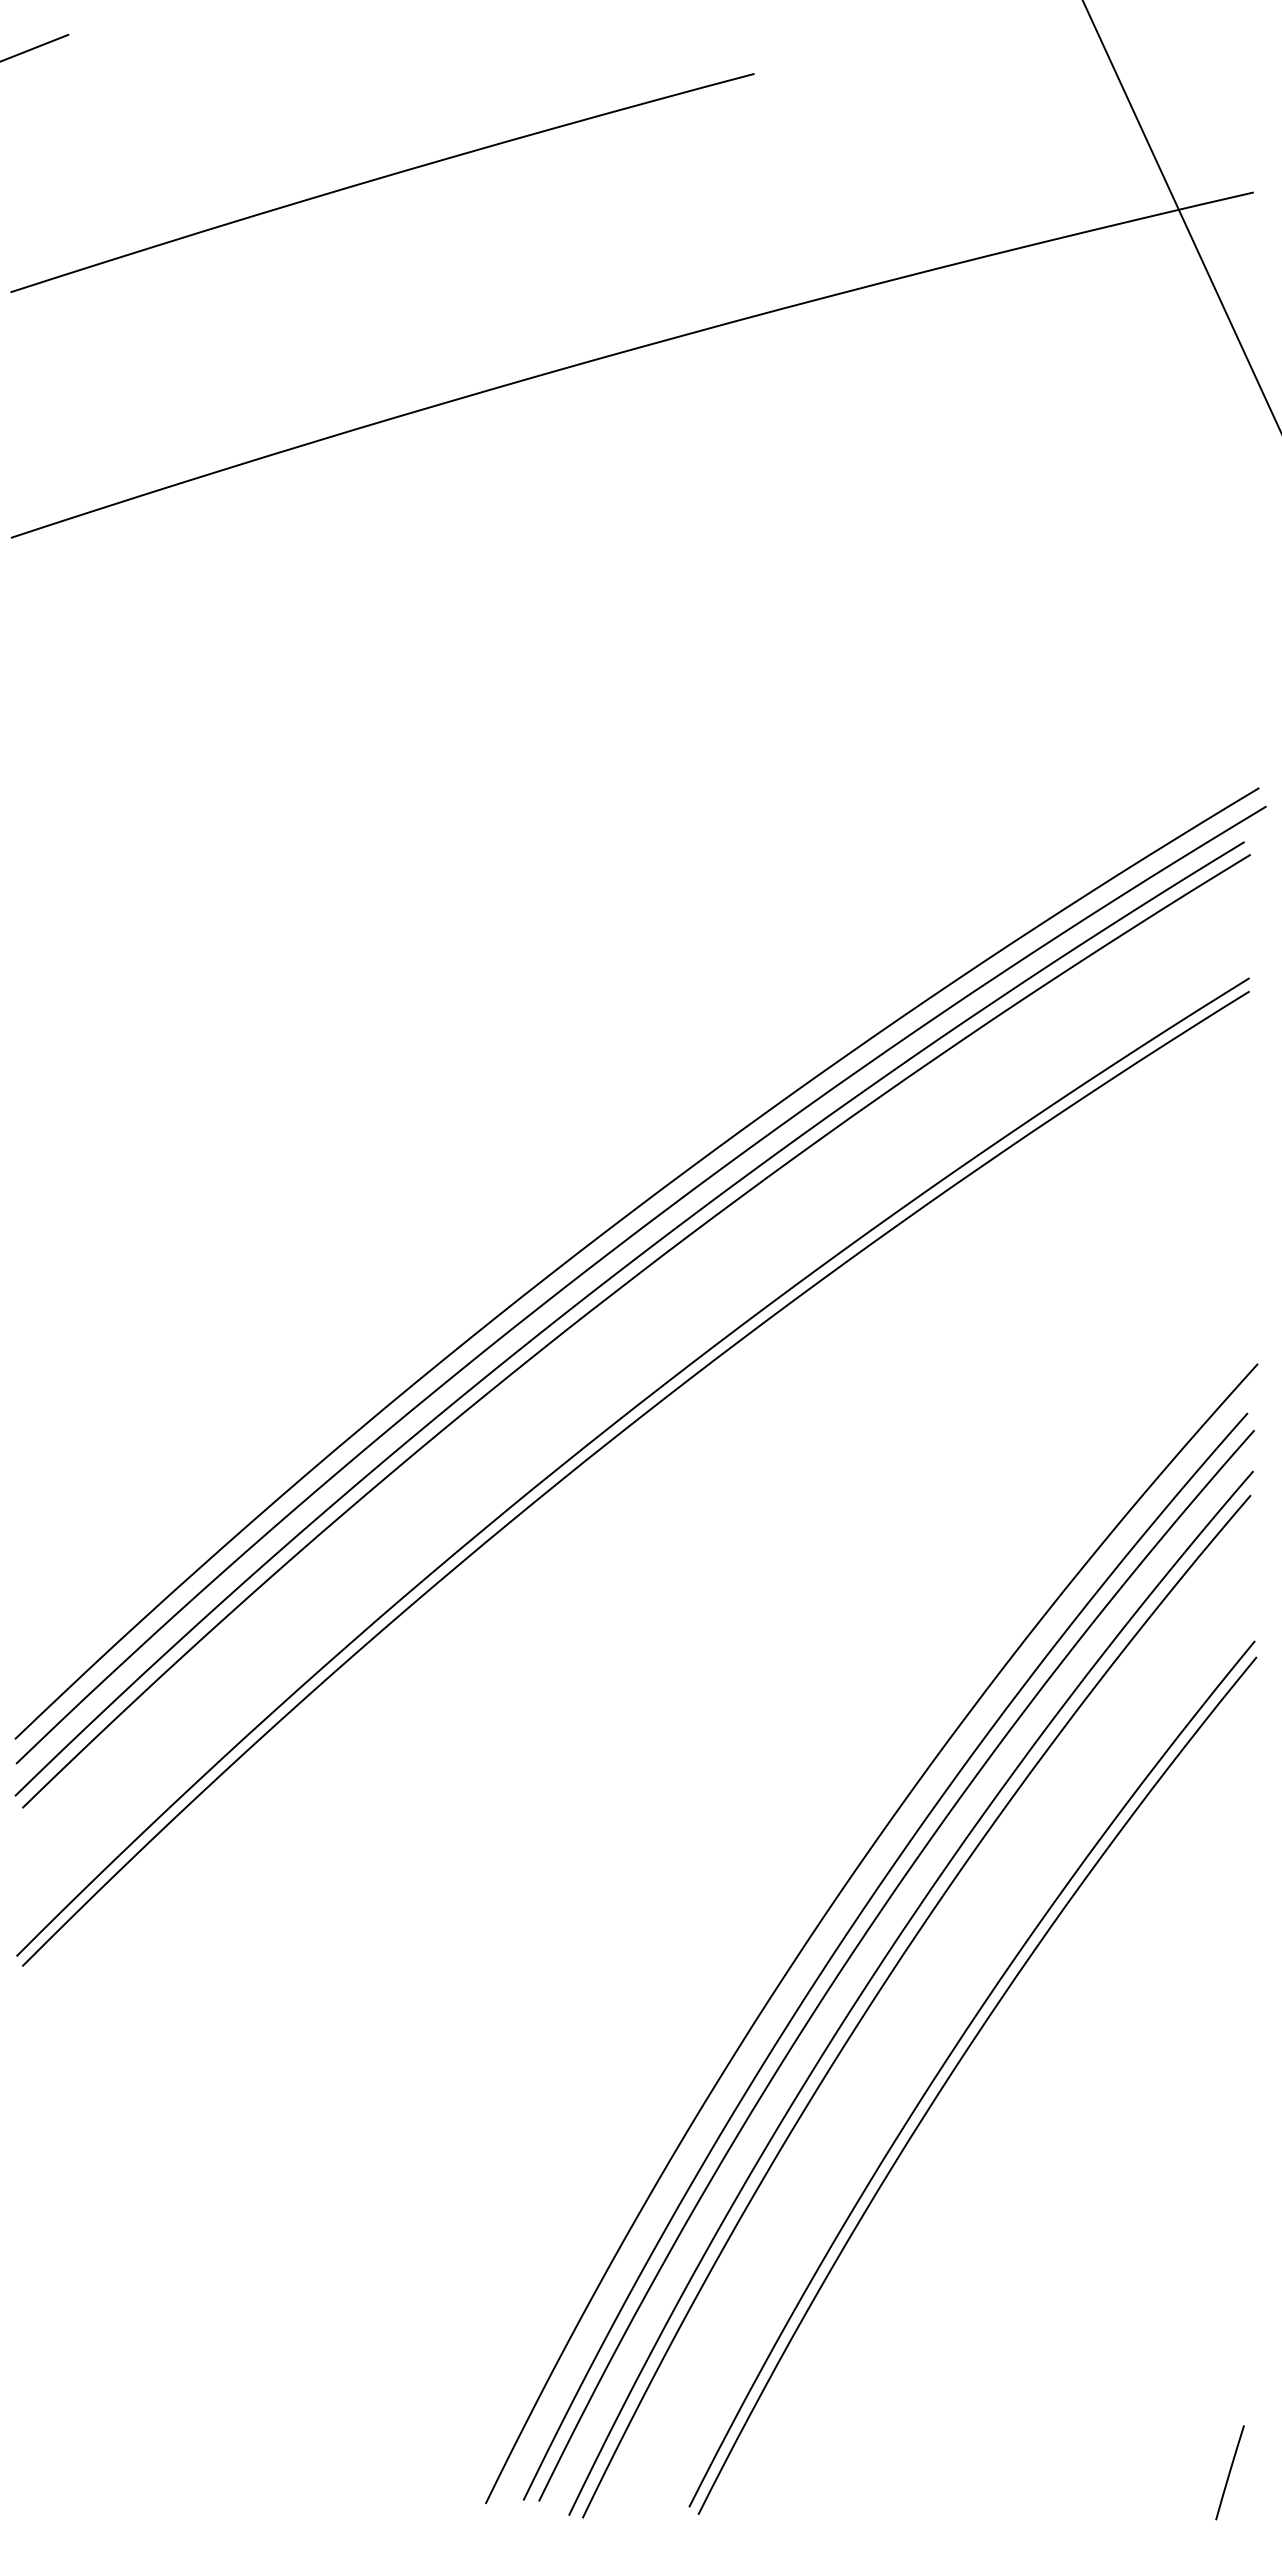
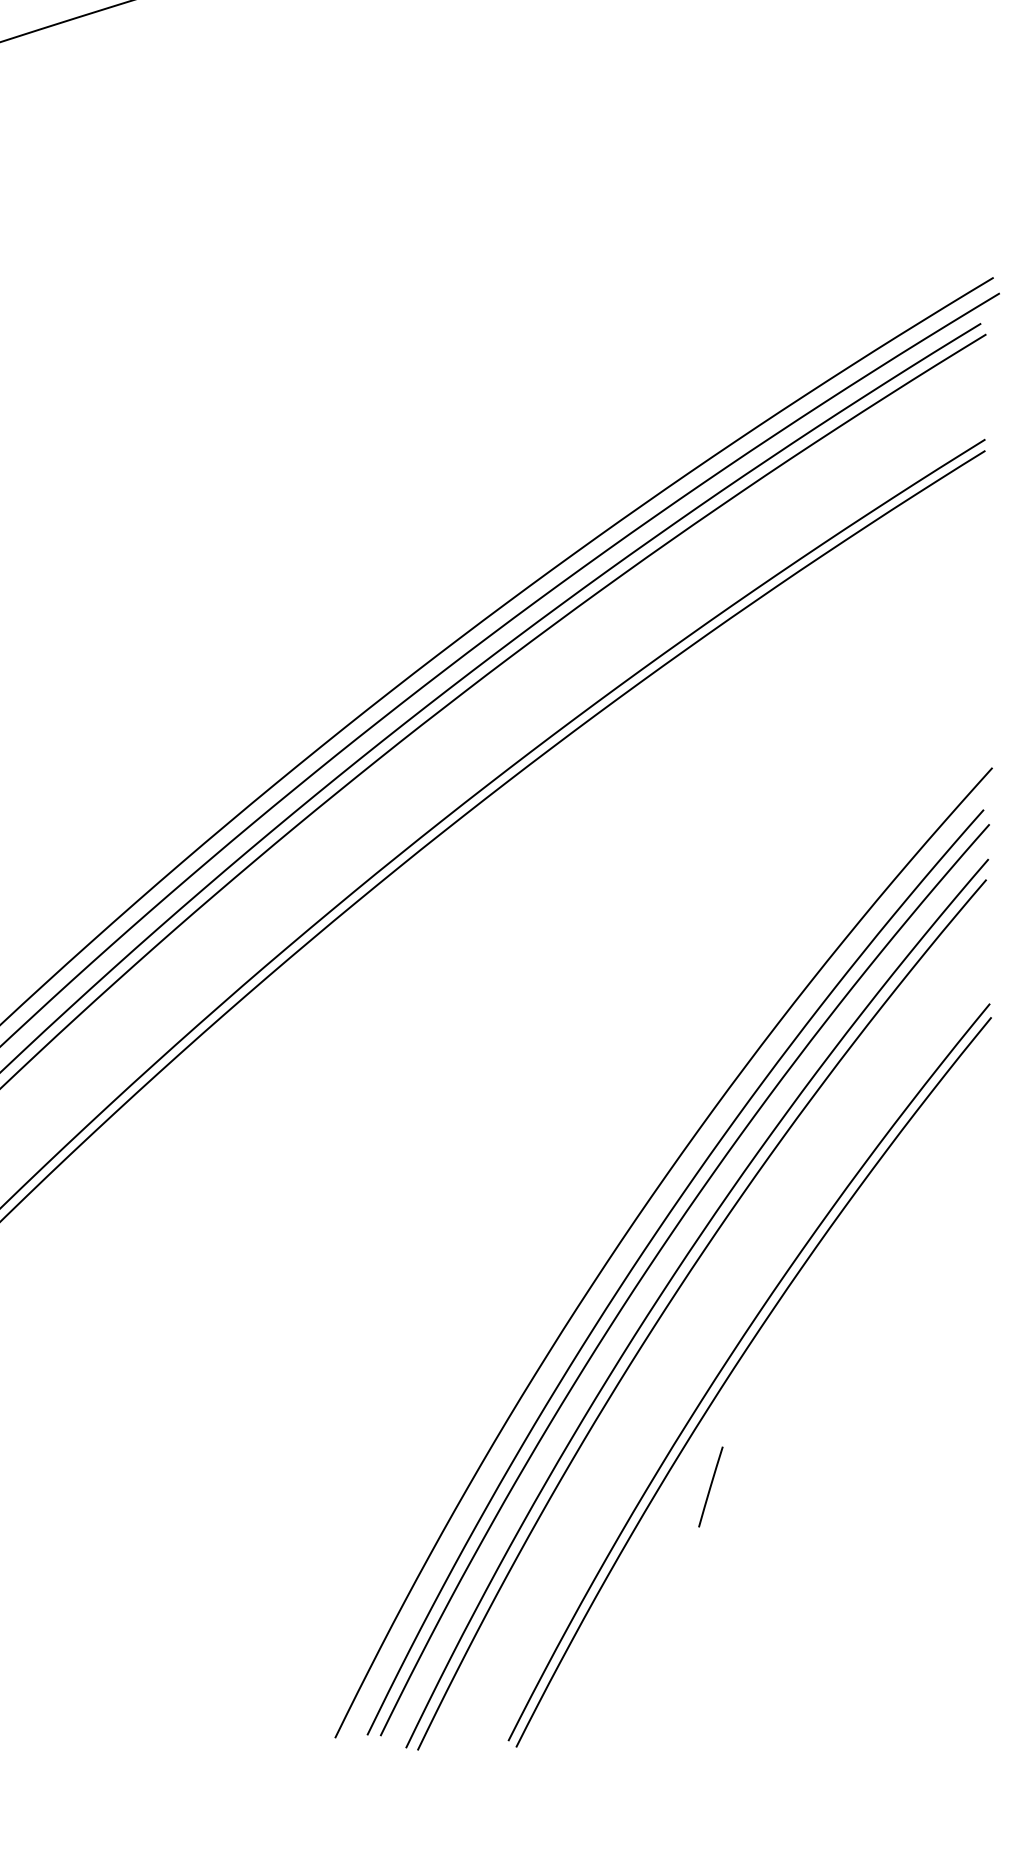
line: (1229, 2472) -> (710, 1486), moved

